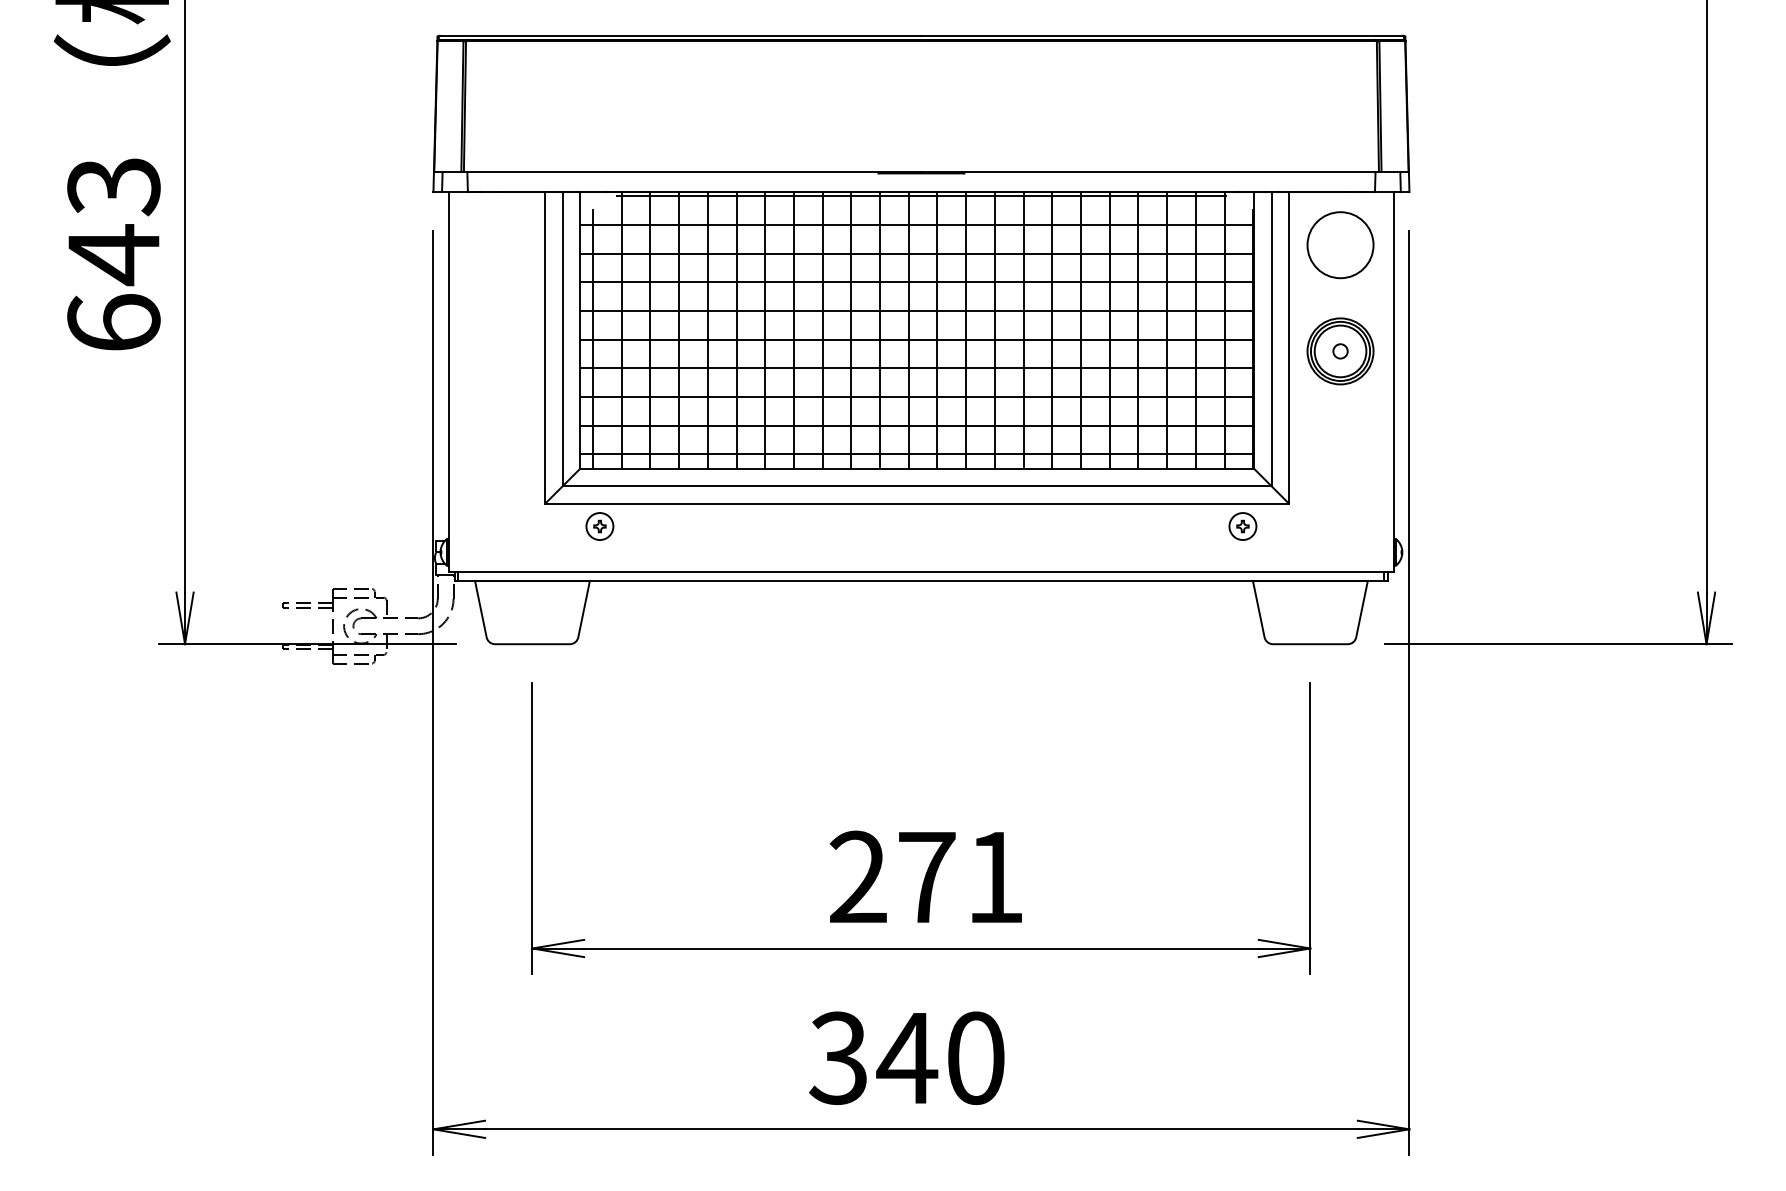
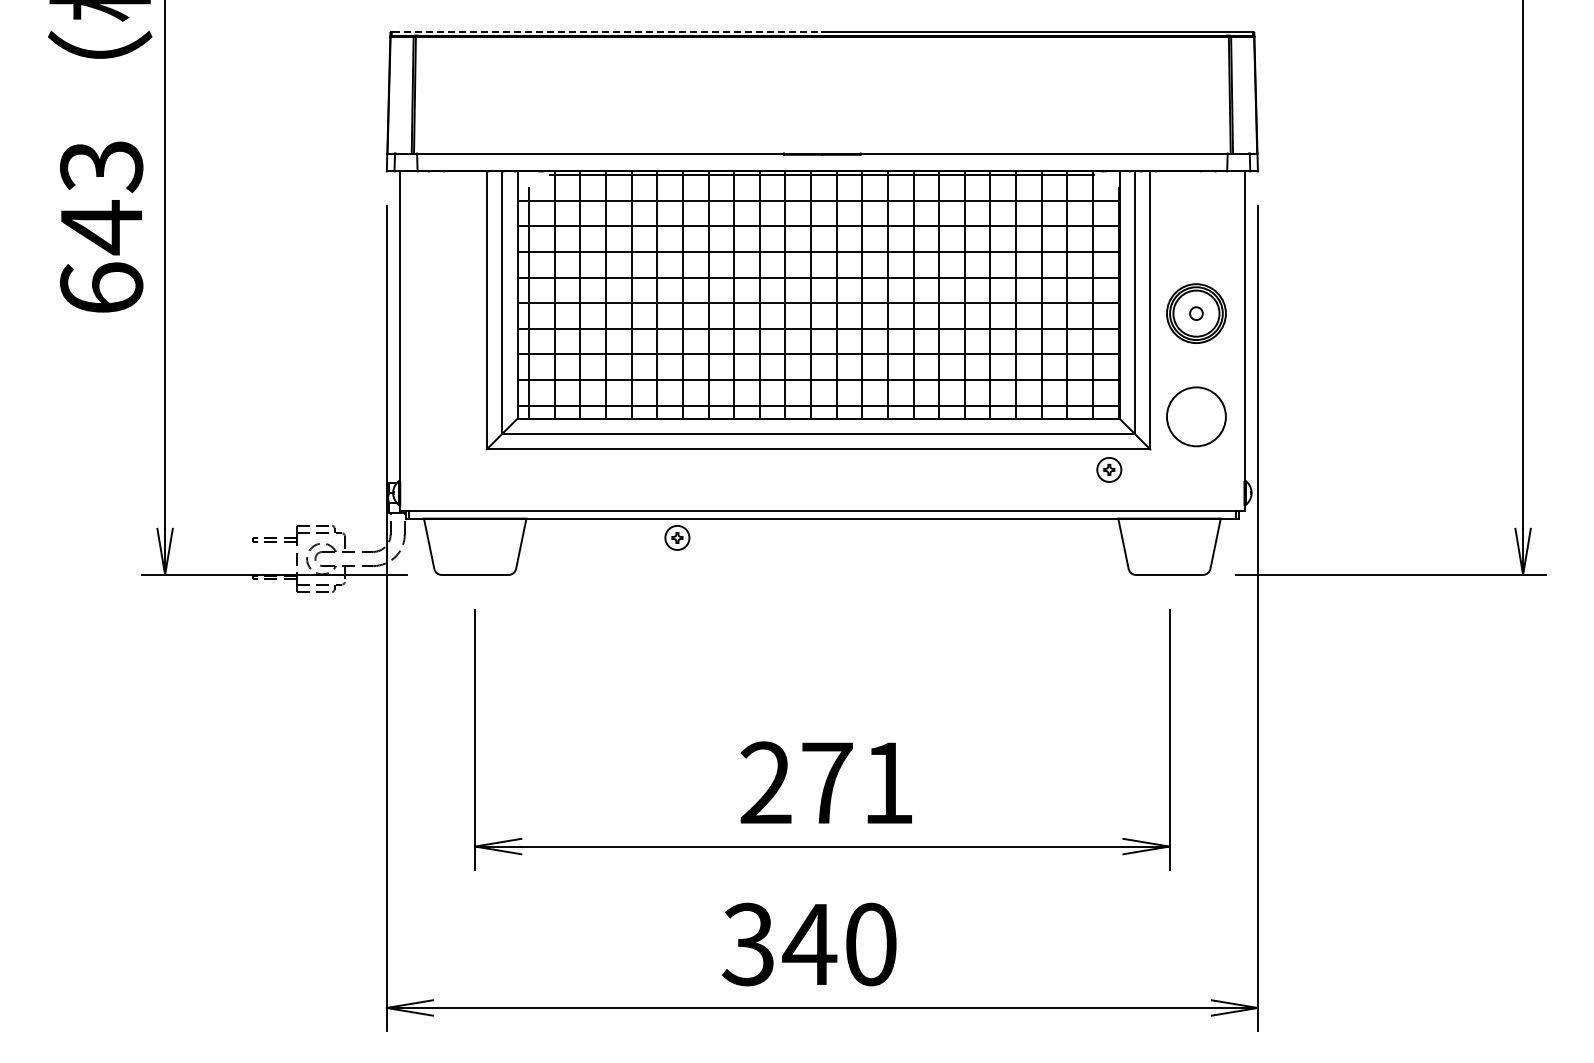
line: (680, 35) -> (607, 31), solid -> dashed
circle: (1340, 244) -> (1196, 416), moved
part: (600, 526) -> (677, 537), moved

